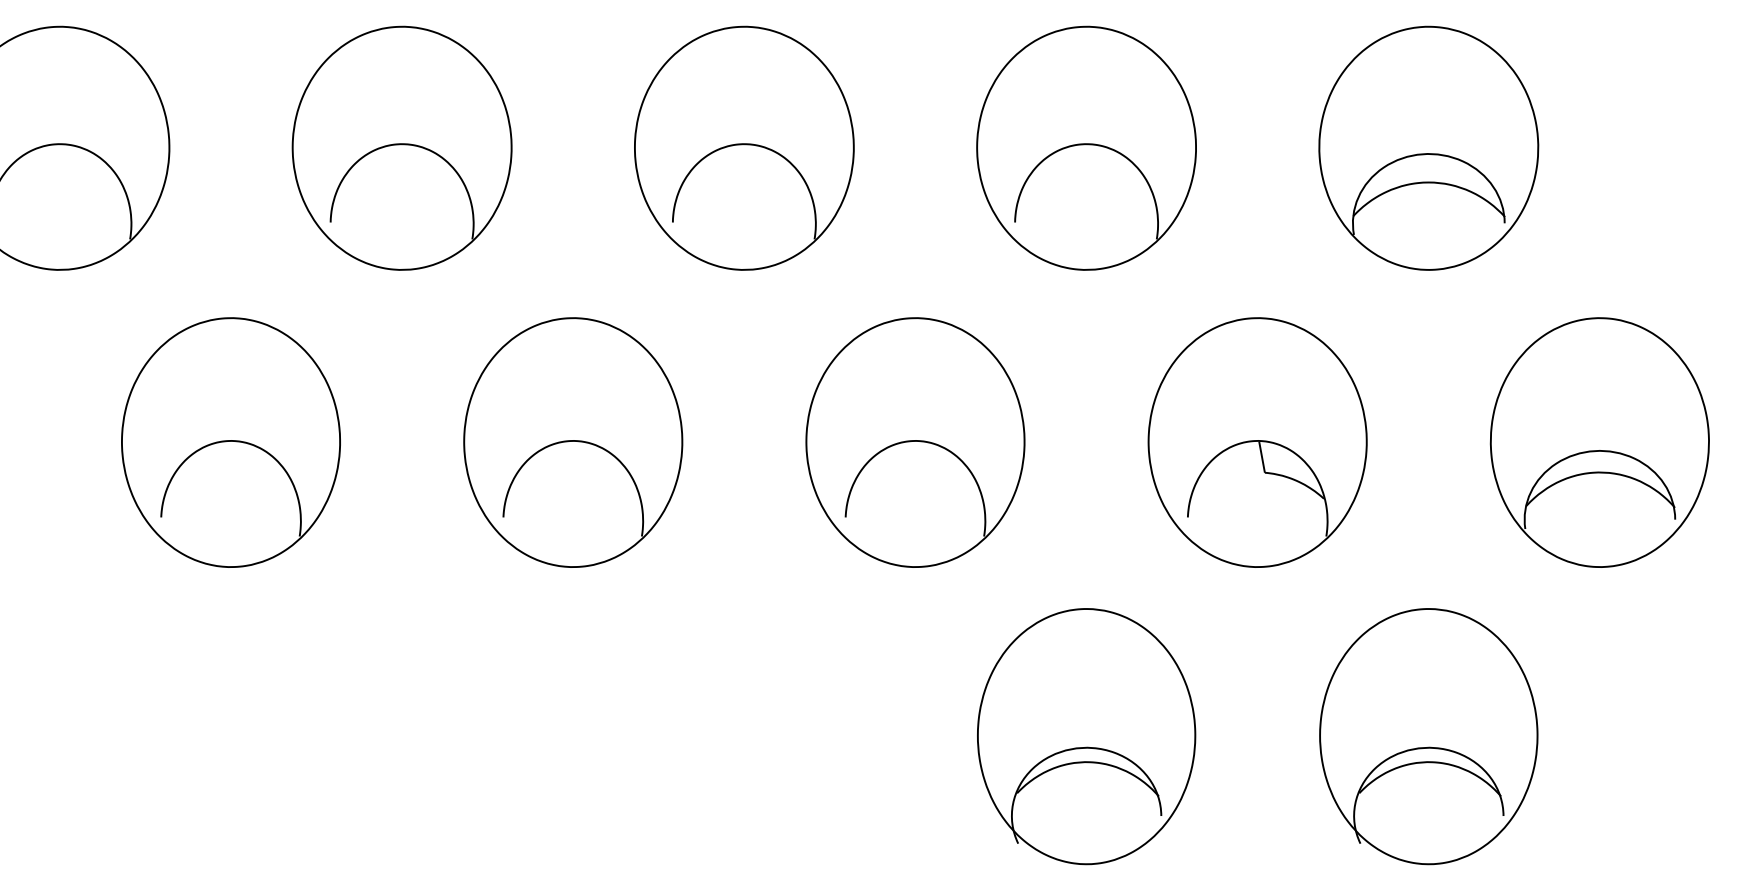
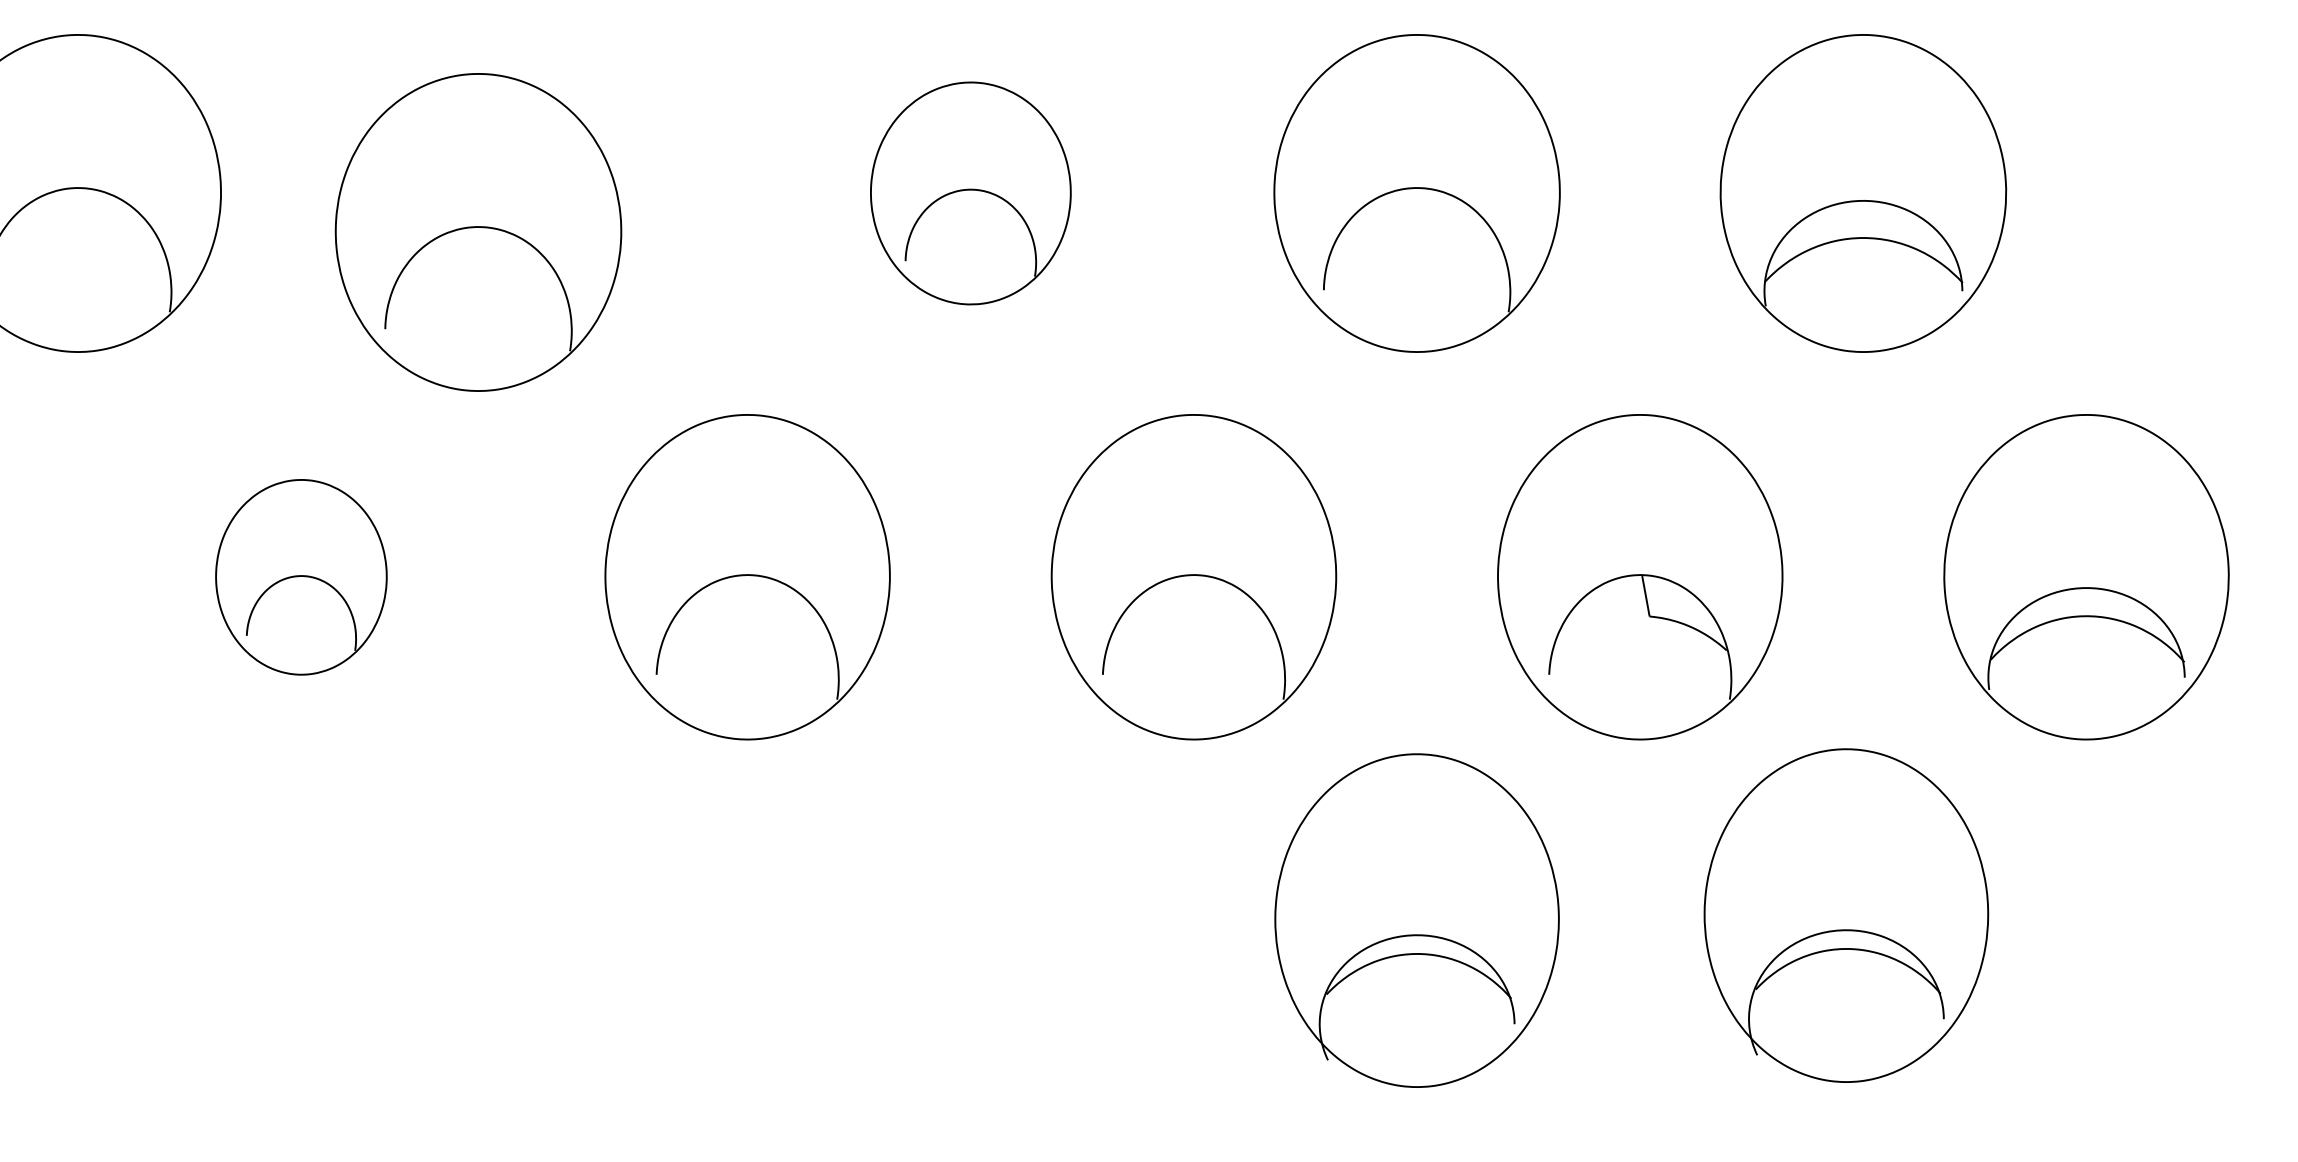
part: (402, 148) -> (478, 232), moved
part: (744, 148) -> (970, 193), size x0.7
part: (231, 442) -> (301, 577), size x0.6
part: (1086, 736) -> (1416, 920), moved
part: (1428, 736) -> (1846, 915), moved

